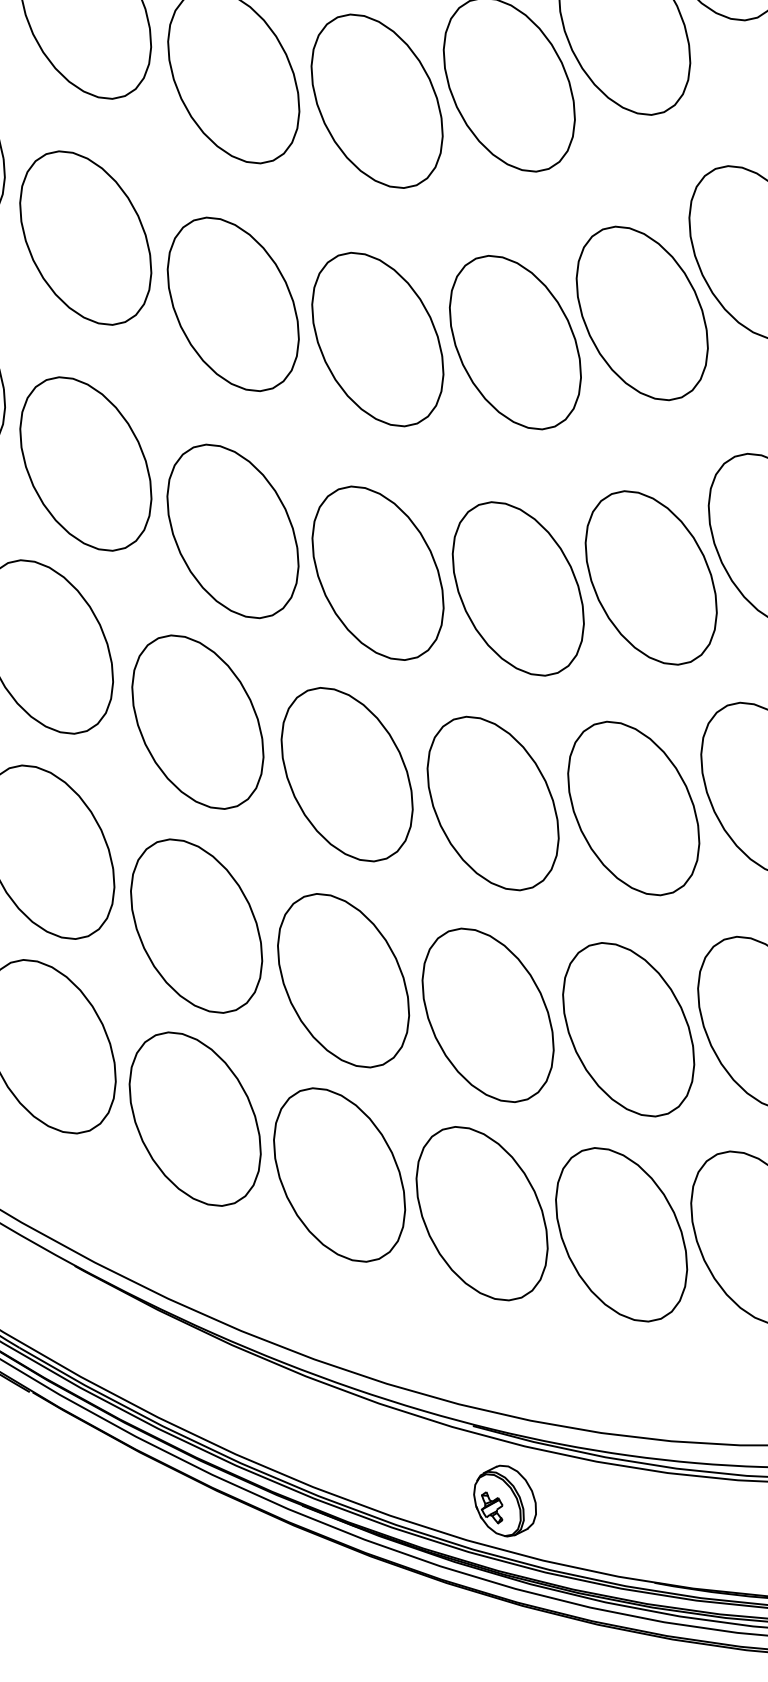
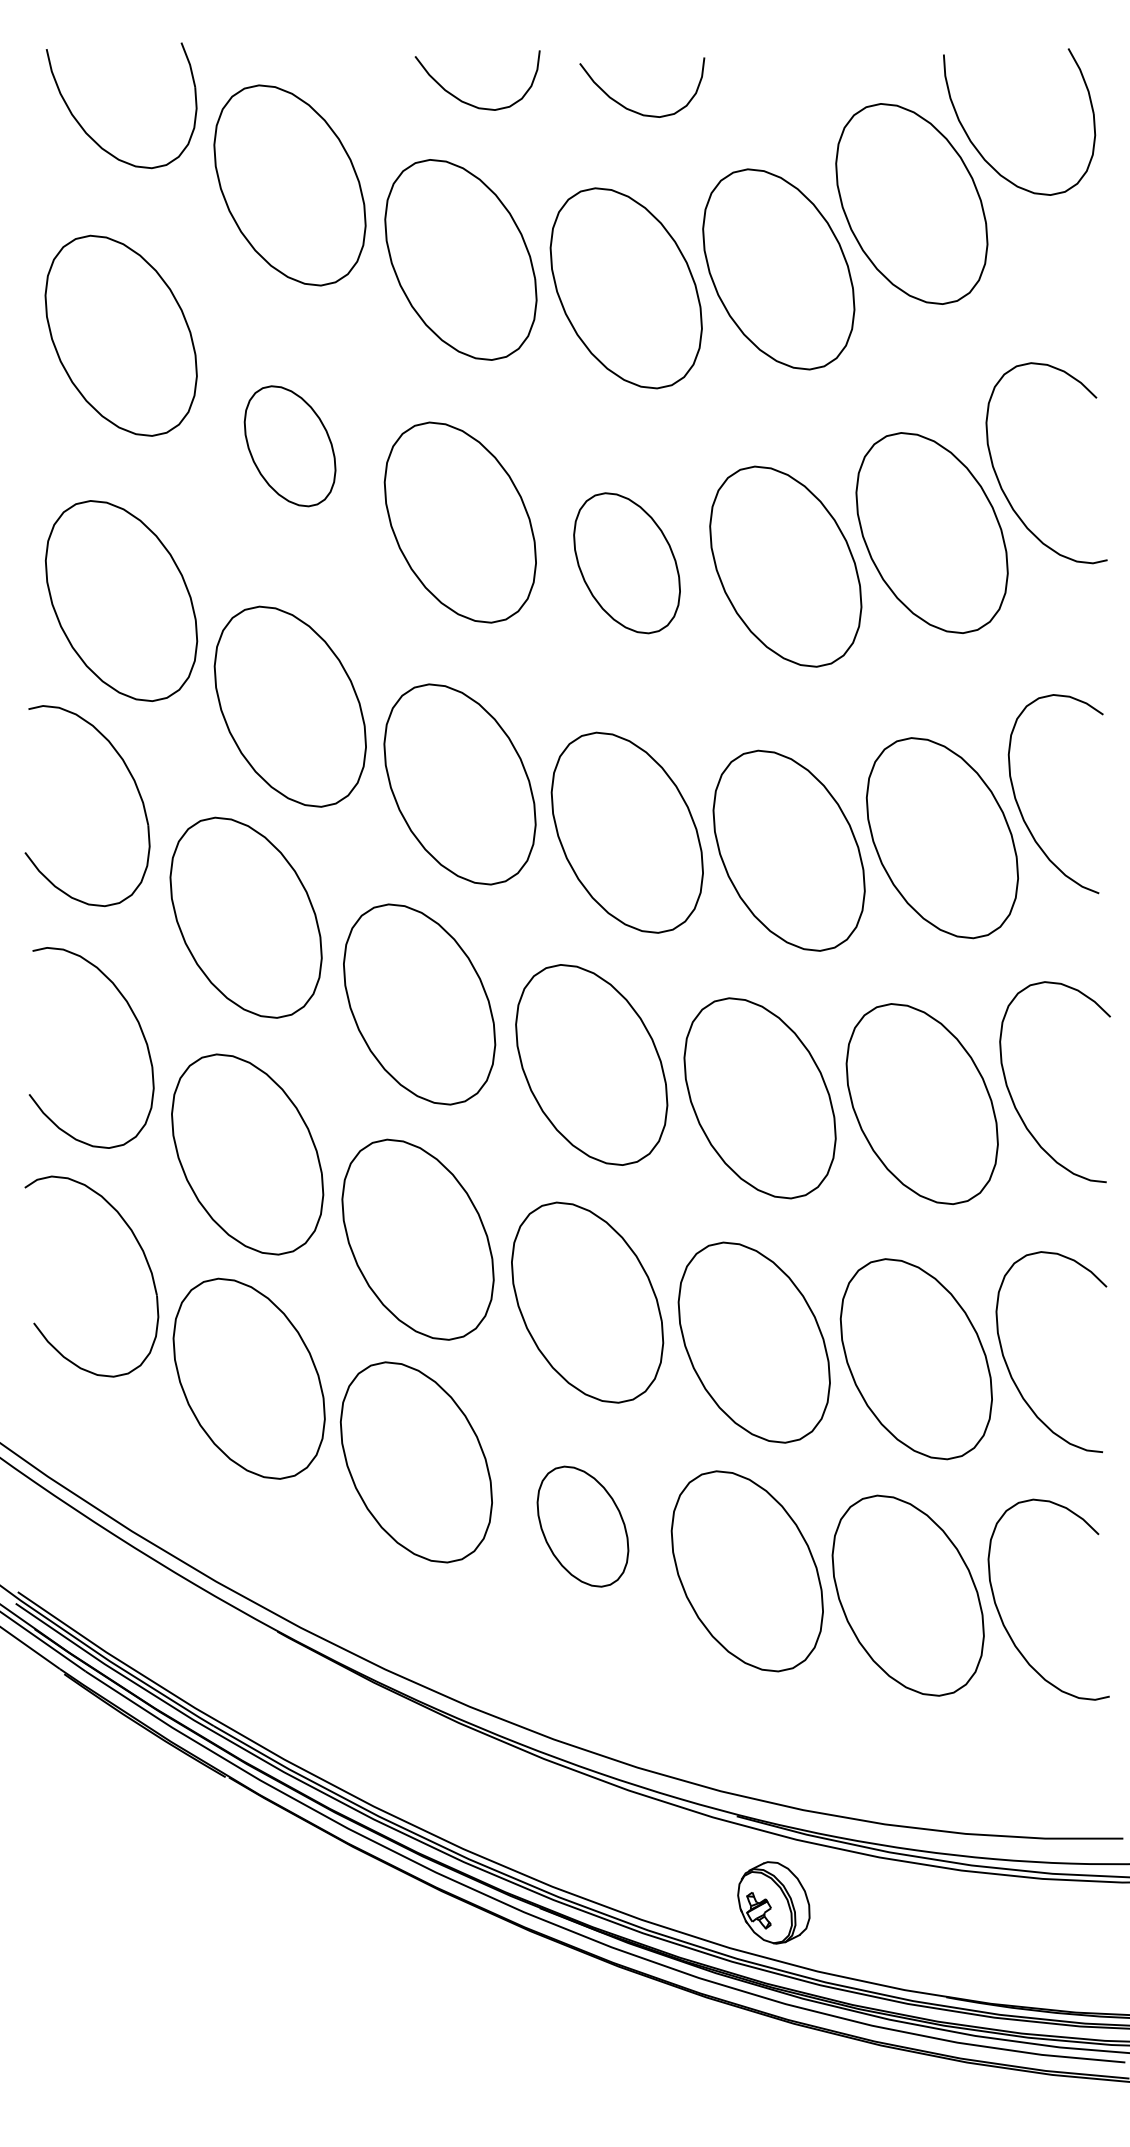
part: (85, 238) -> (289, 446), size x0.6
part: (377, 339) -> (626, 563), size x0.7
part: (339, 1174) -> (582, 1526), size x0.6

